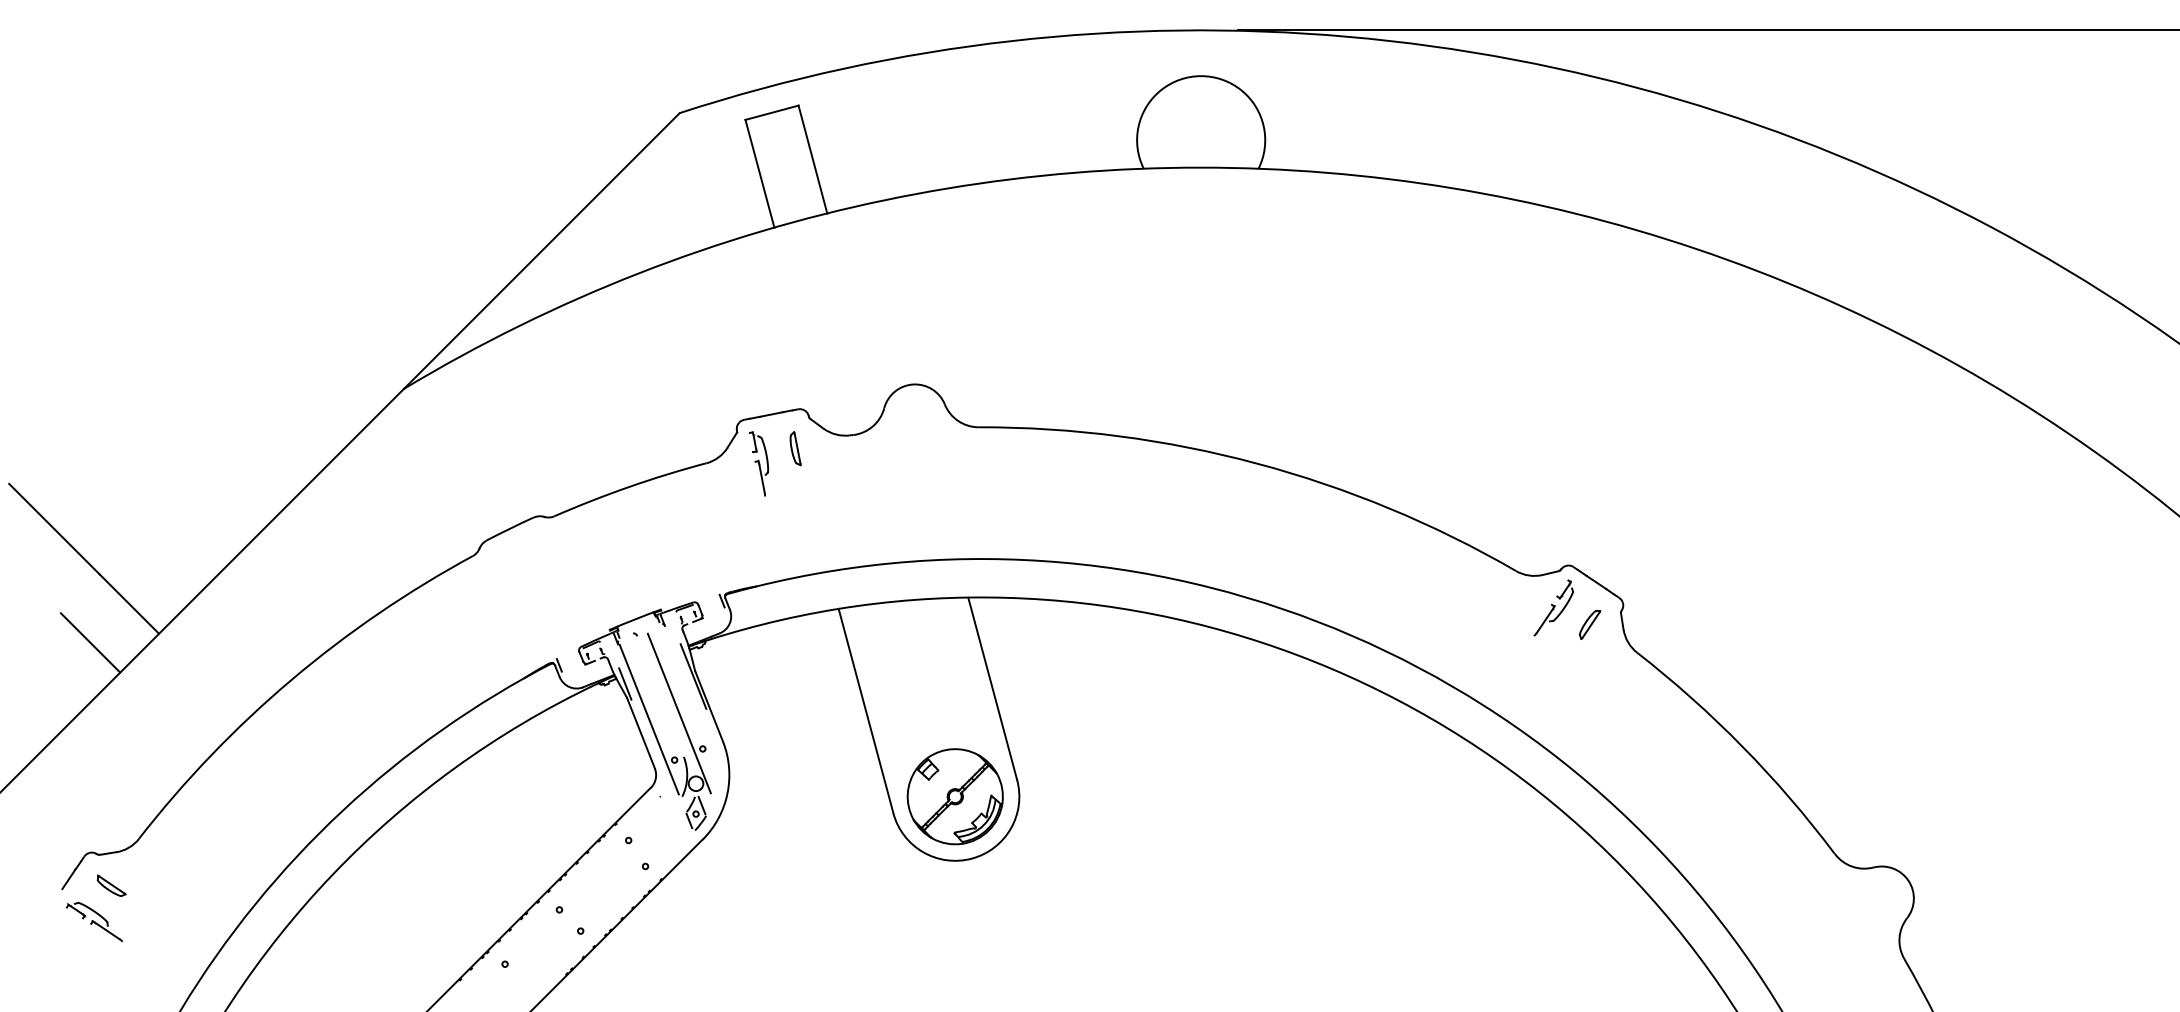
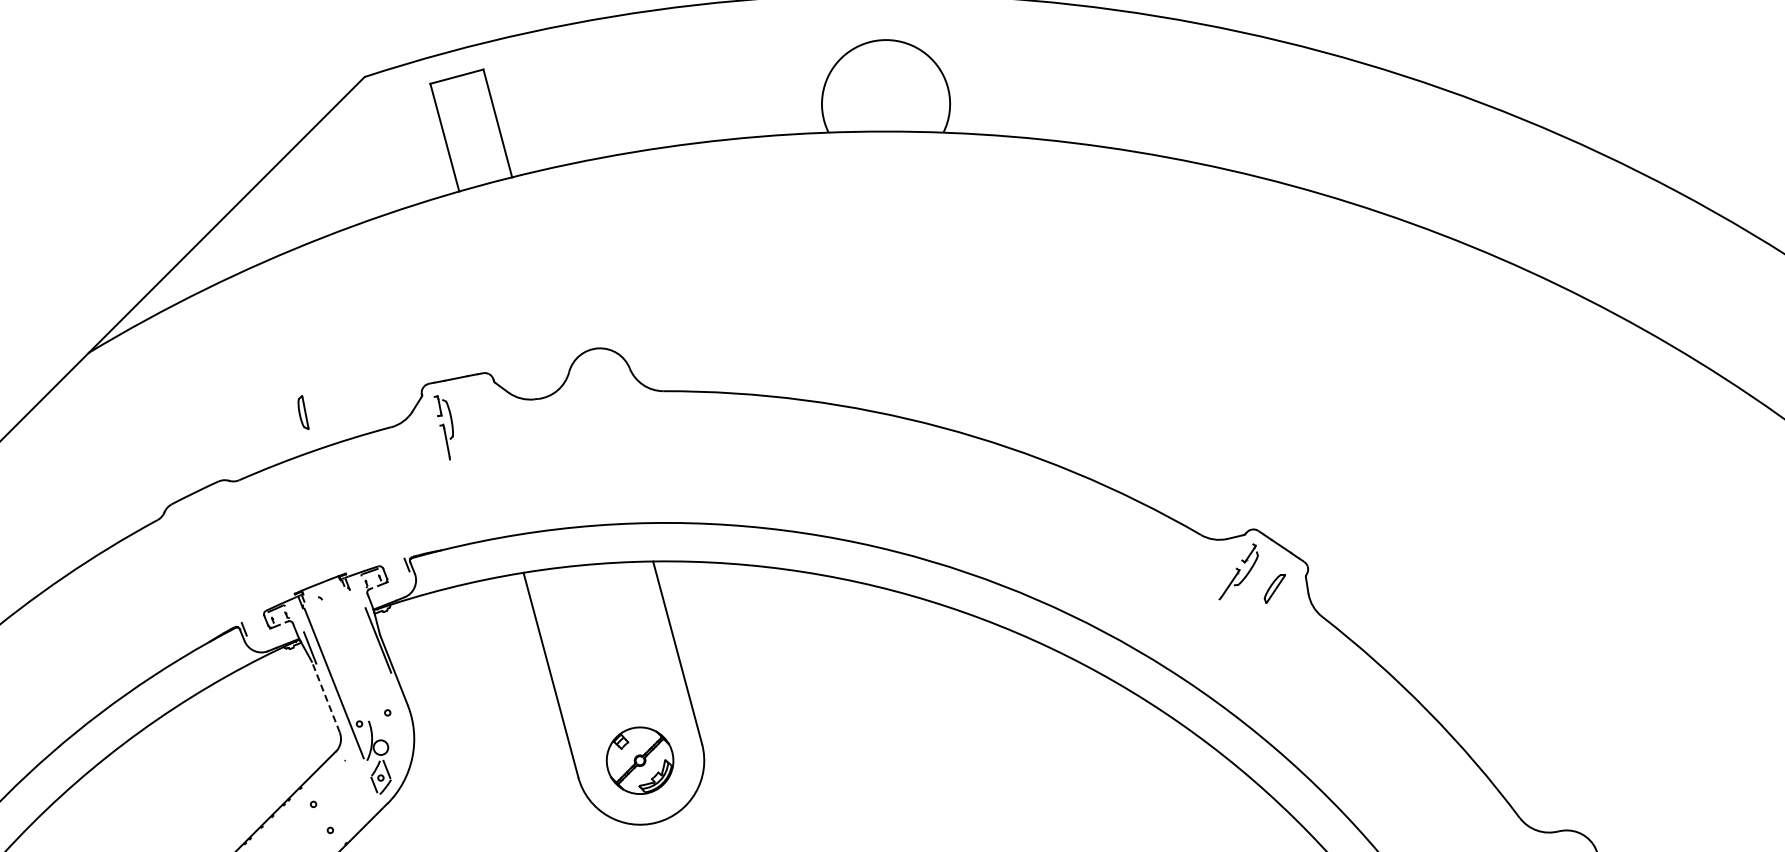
part: (795, 448) -> (303, 412), moved
line: (678, 713) -> (363, 677), removed
line: (640, 733) -> (325, 697), solid -> dashed
part: (954, 796) -> (639, 760), size x0.7

